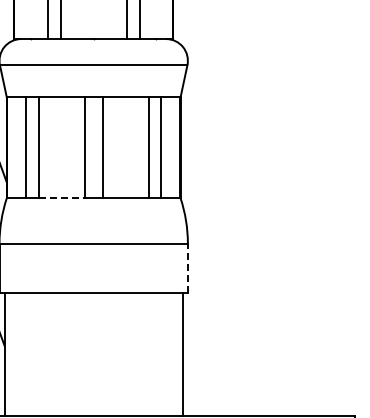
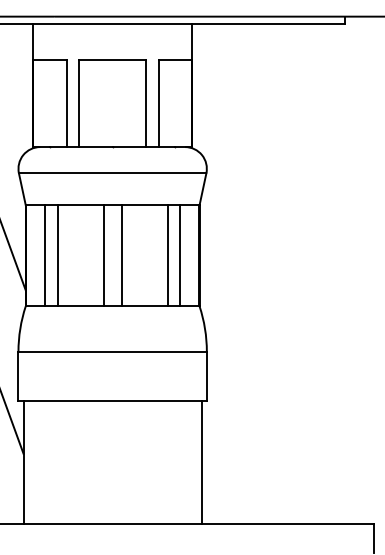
line: (61, 198) -> (80, 306), dashed -> solid
line: (187, 267) -> (206, 375), dashed -> solid

